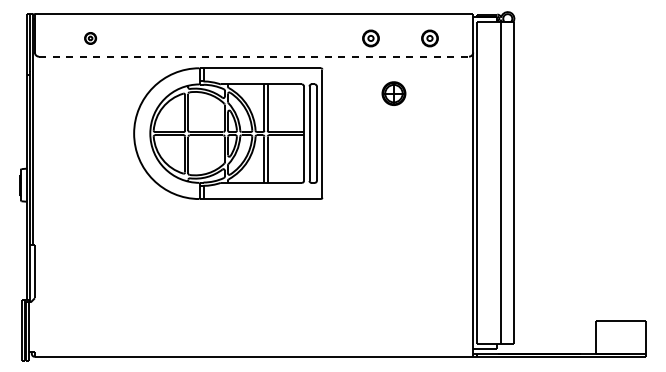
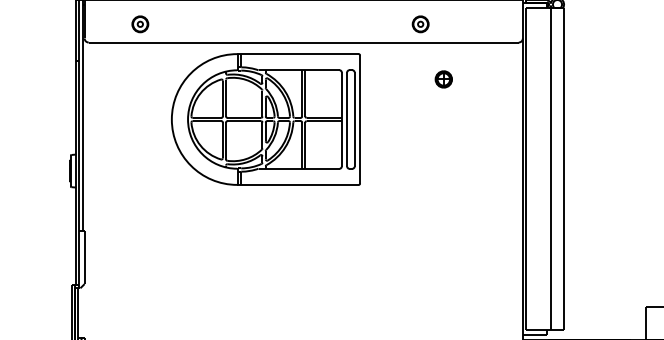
part: (90, 38) -> (140, 24), size x1.43
part: (429, 38) -> (479, 24), removed
line: (254, 56) -> (304, 42), dashed -> solid
part: (394, 93) -> (444, 79), size x0.71
part: (228, 133) -> (266, 119), moved

